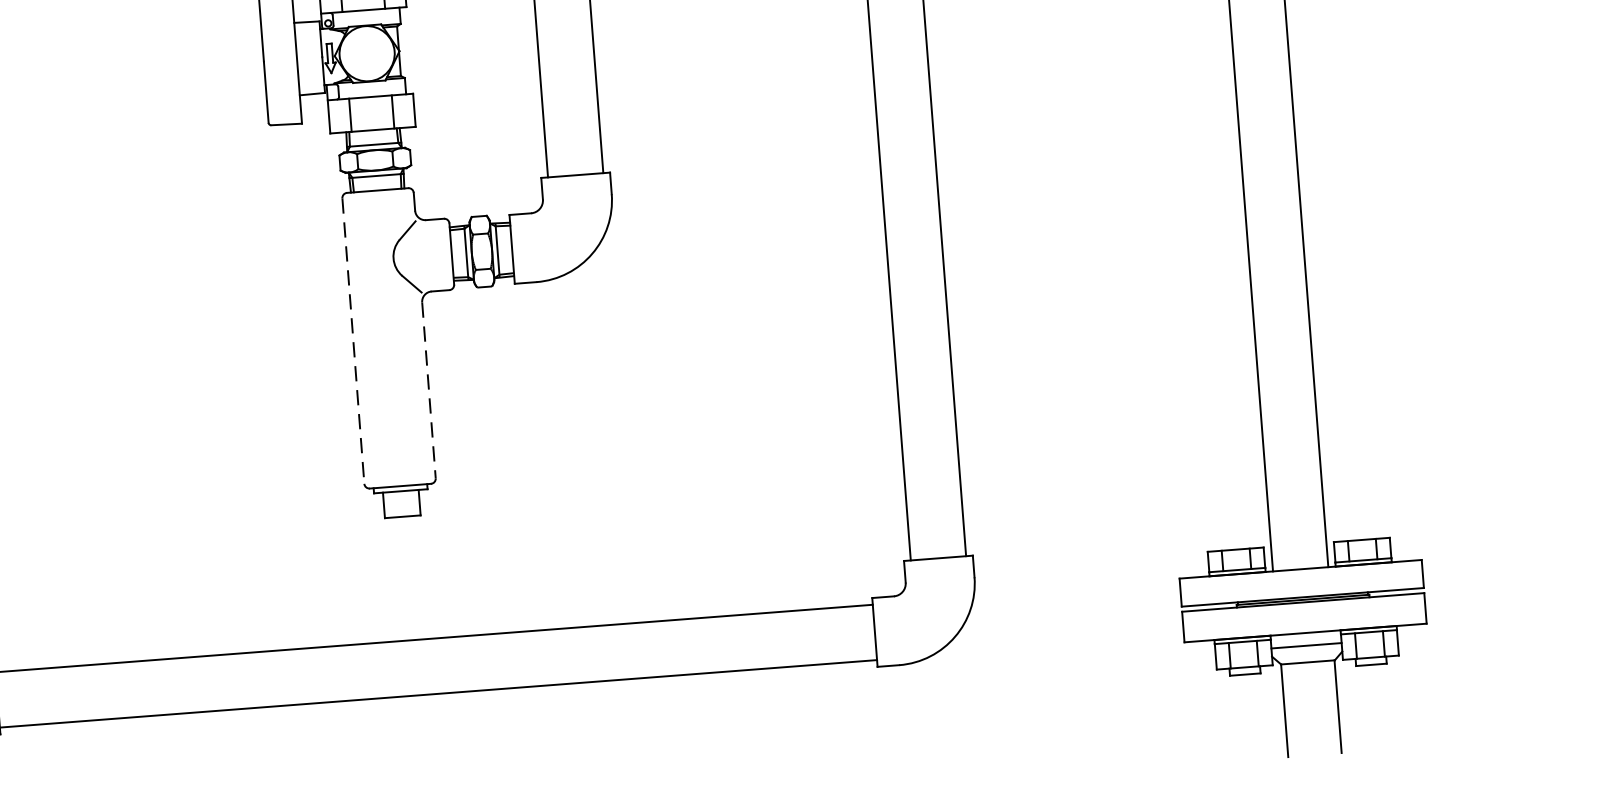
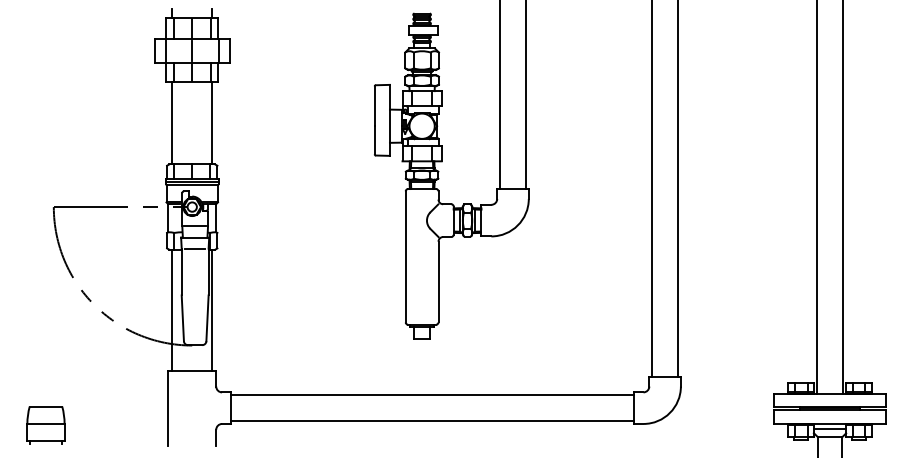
line: (352, 340) -> (405, 256), dashed -> solid
line: (429, 391) -> (438, 282), dashed -> solid

